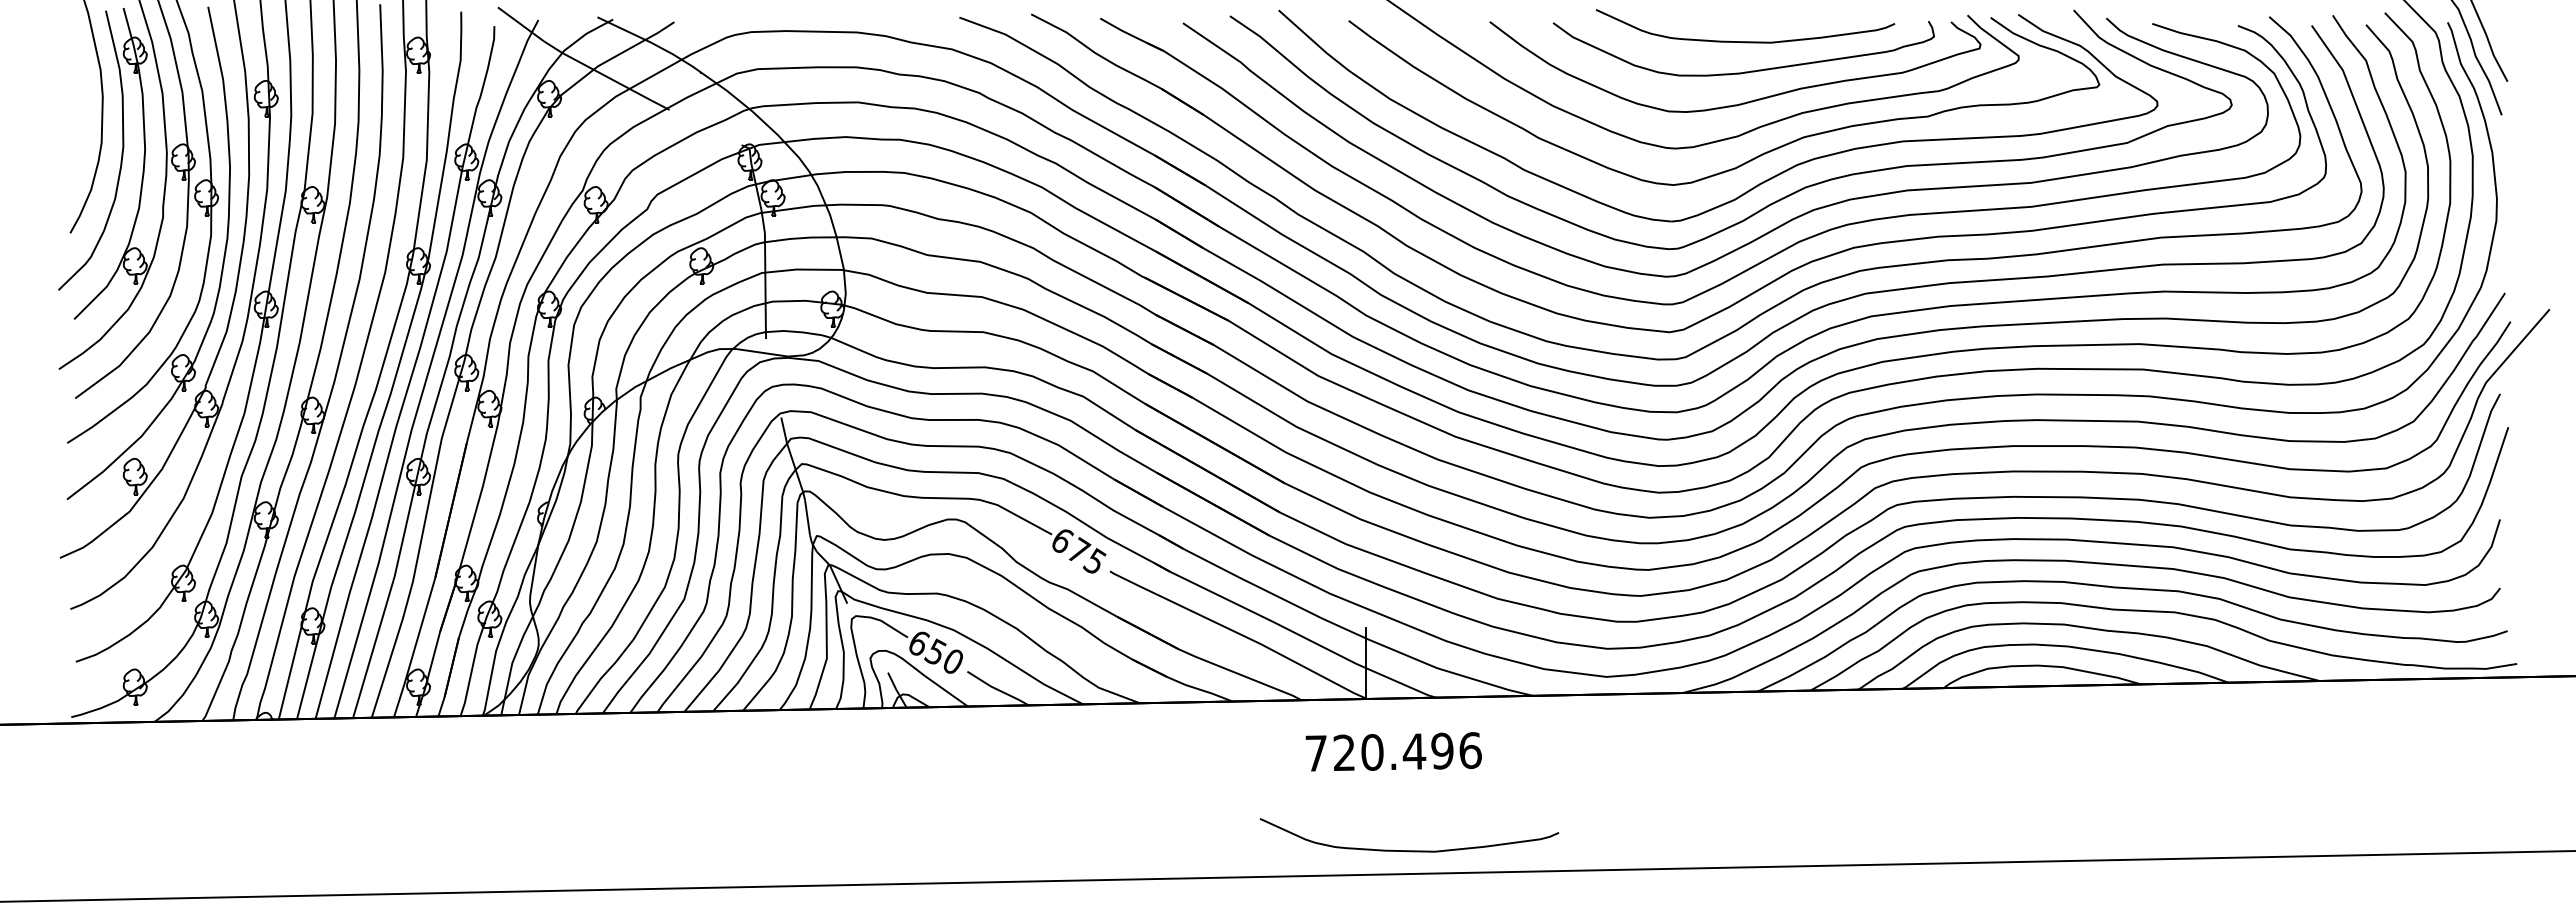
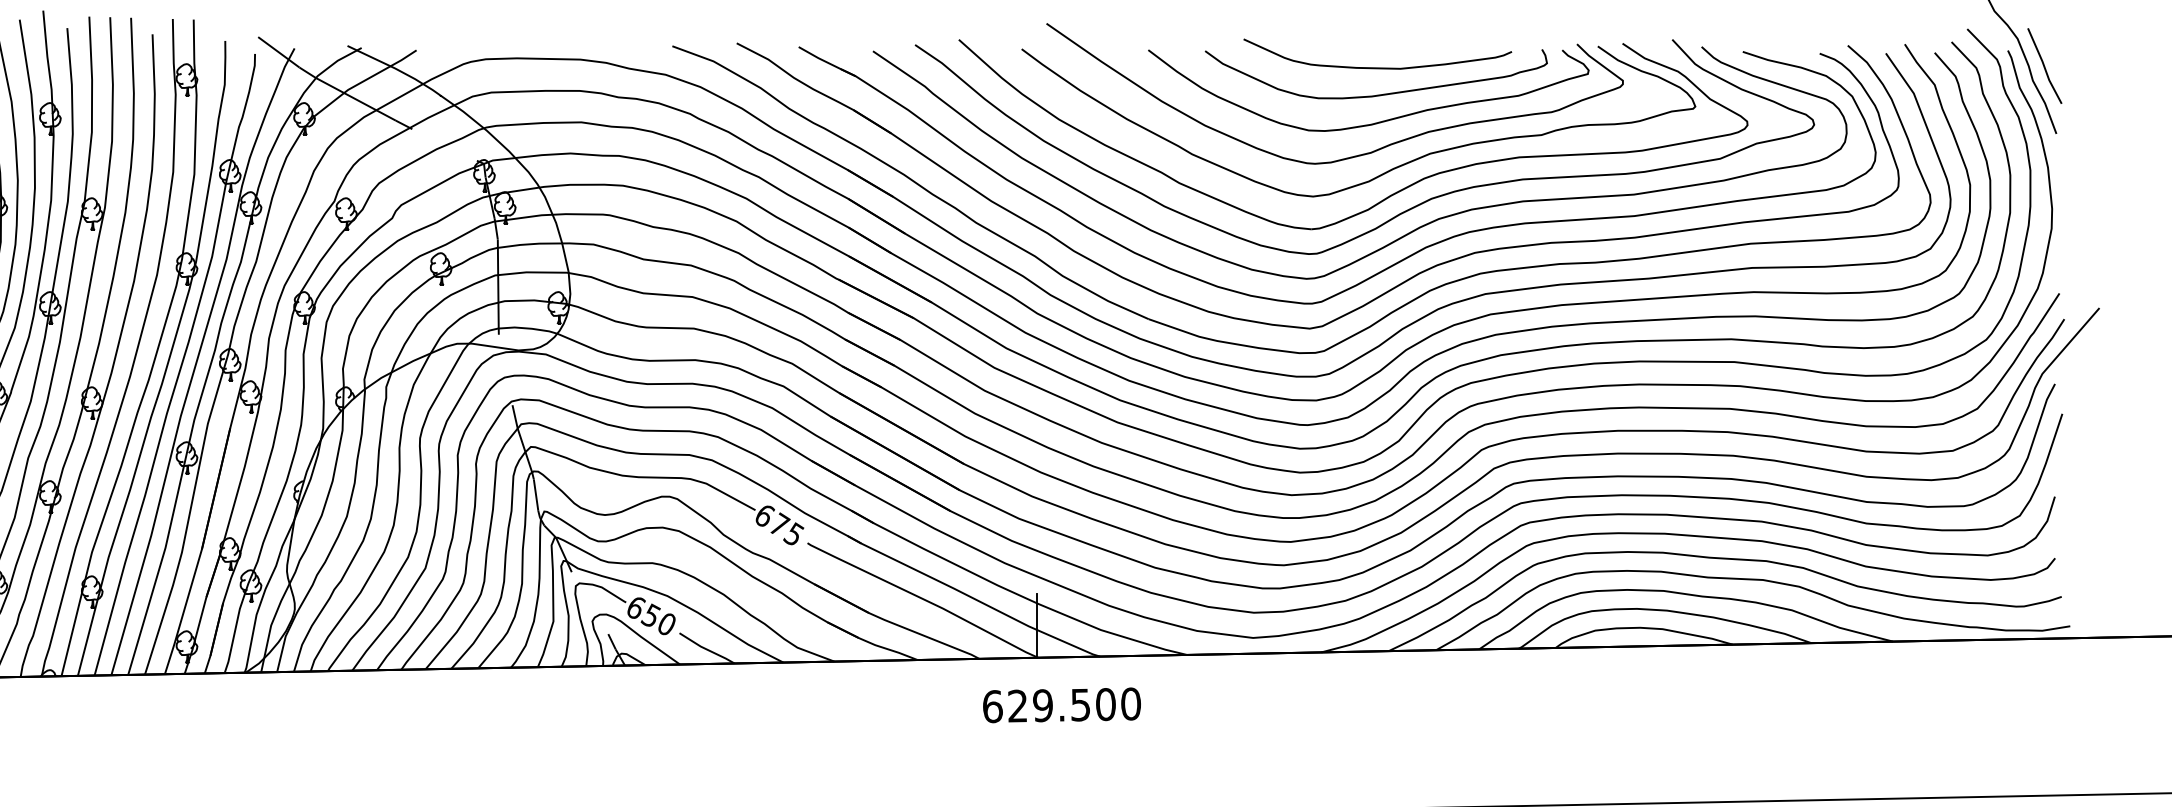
text: (1393, 751) -> (1061, 704), 720.496 -> 629.500
curve: (1409, 850) -> (1076, 793), removed

